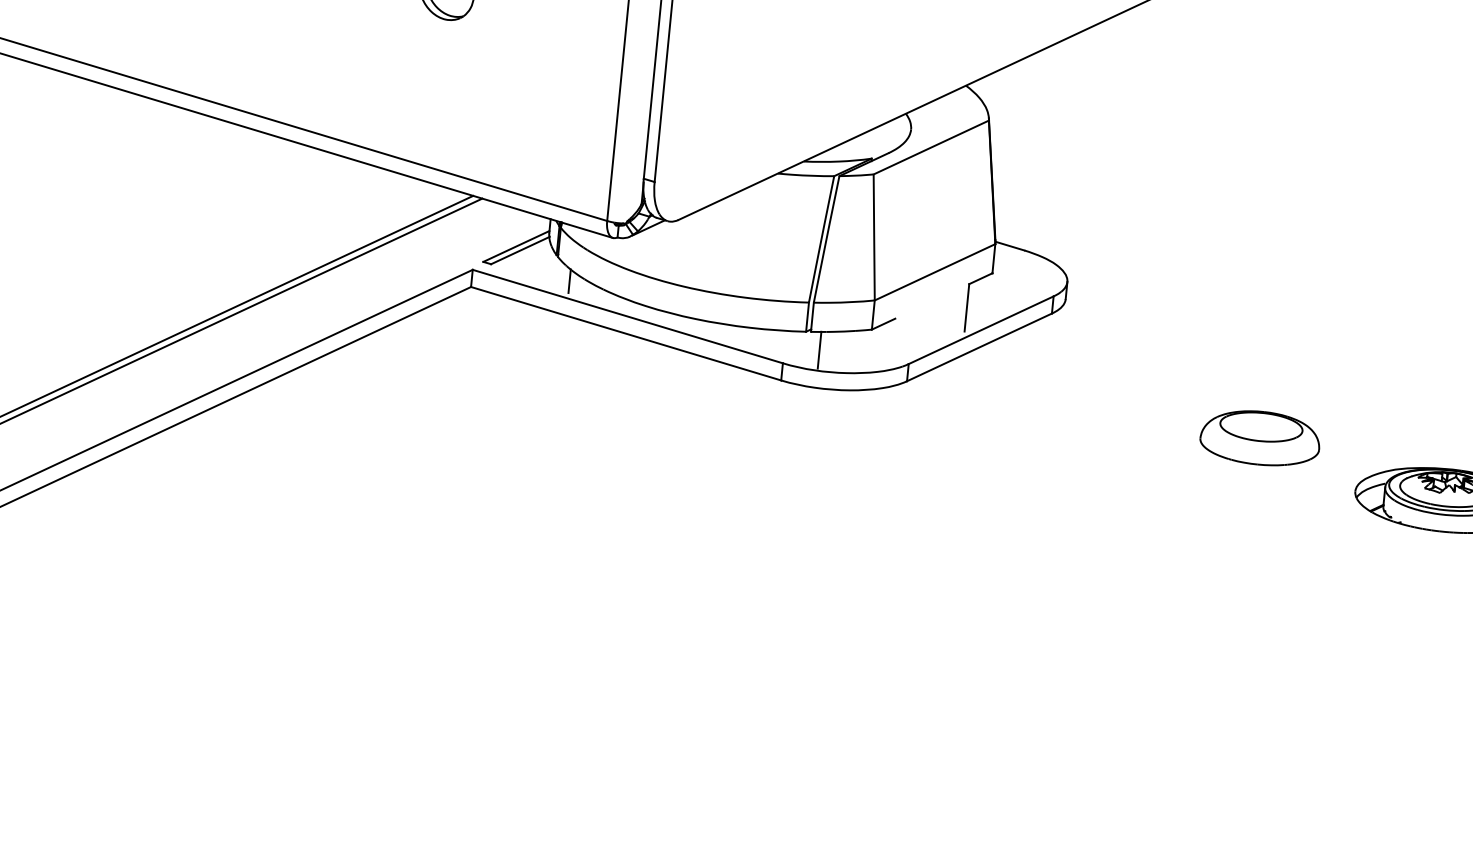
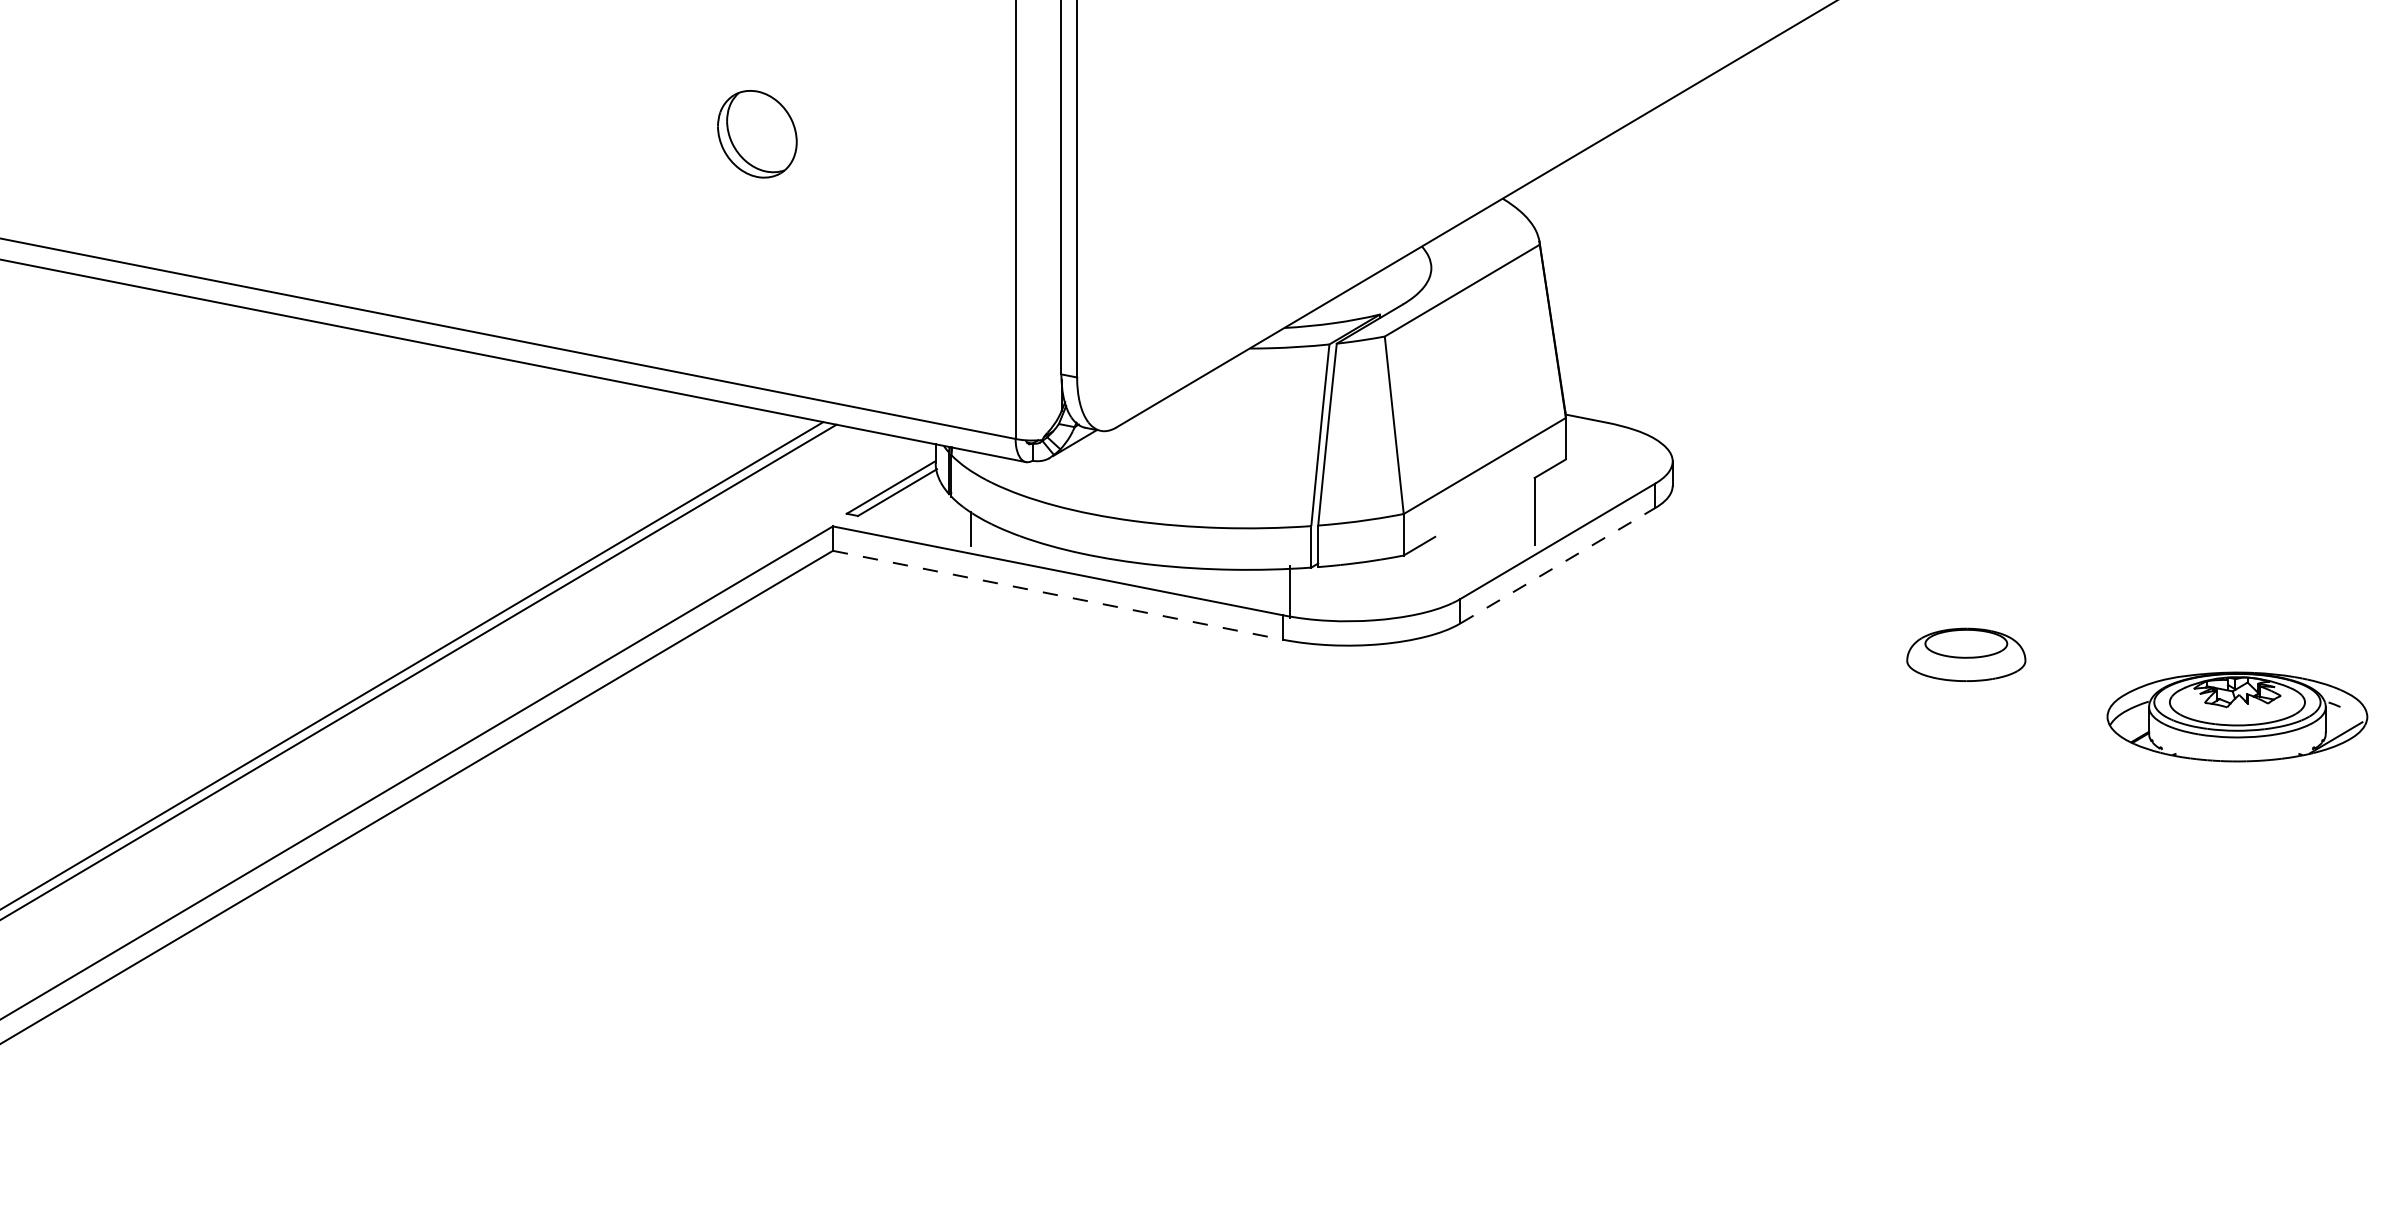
line: (626, 333) -> (1058, 595), solid -> dashed
line: (979, 347) -> (1558, 565), solid -> dashed
line: (819, 350) -> (1289, 591), moved
part: (1260, 437) -> (1966, 654), size x0.7

